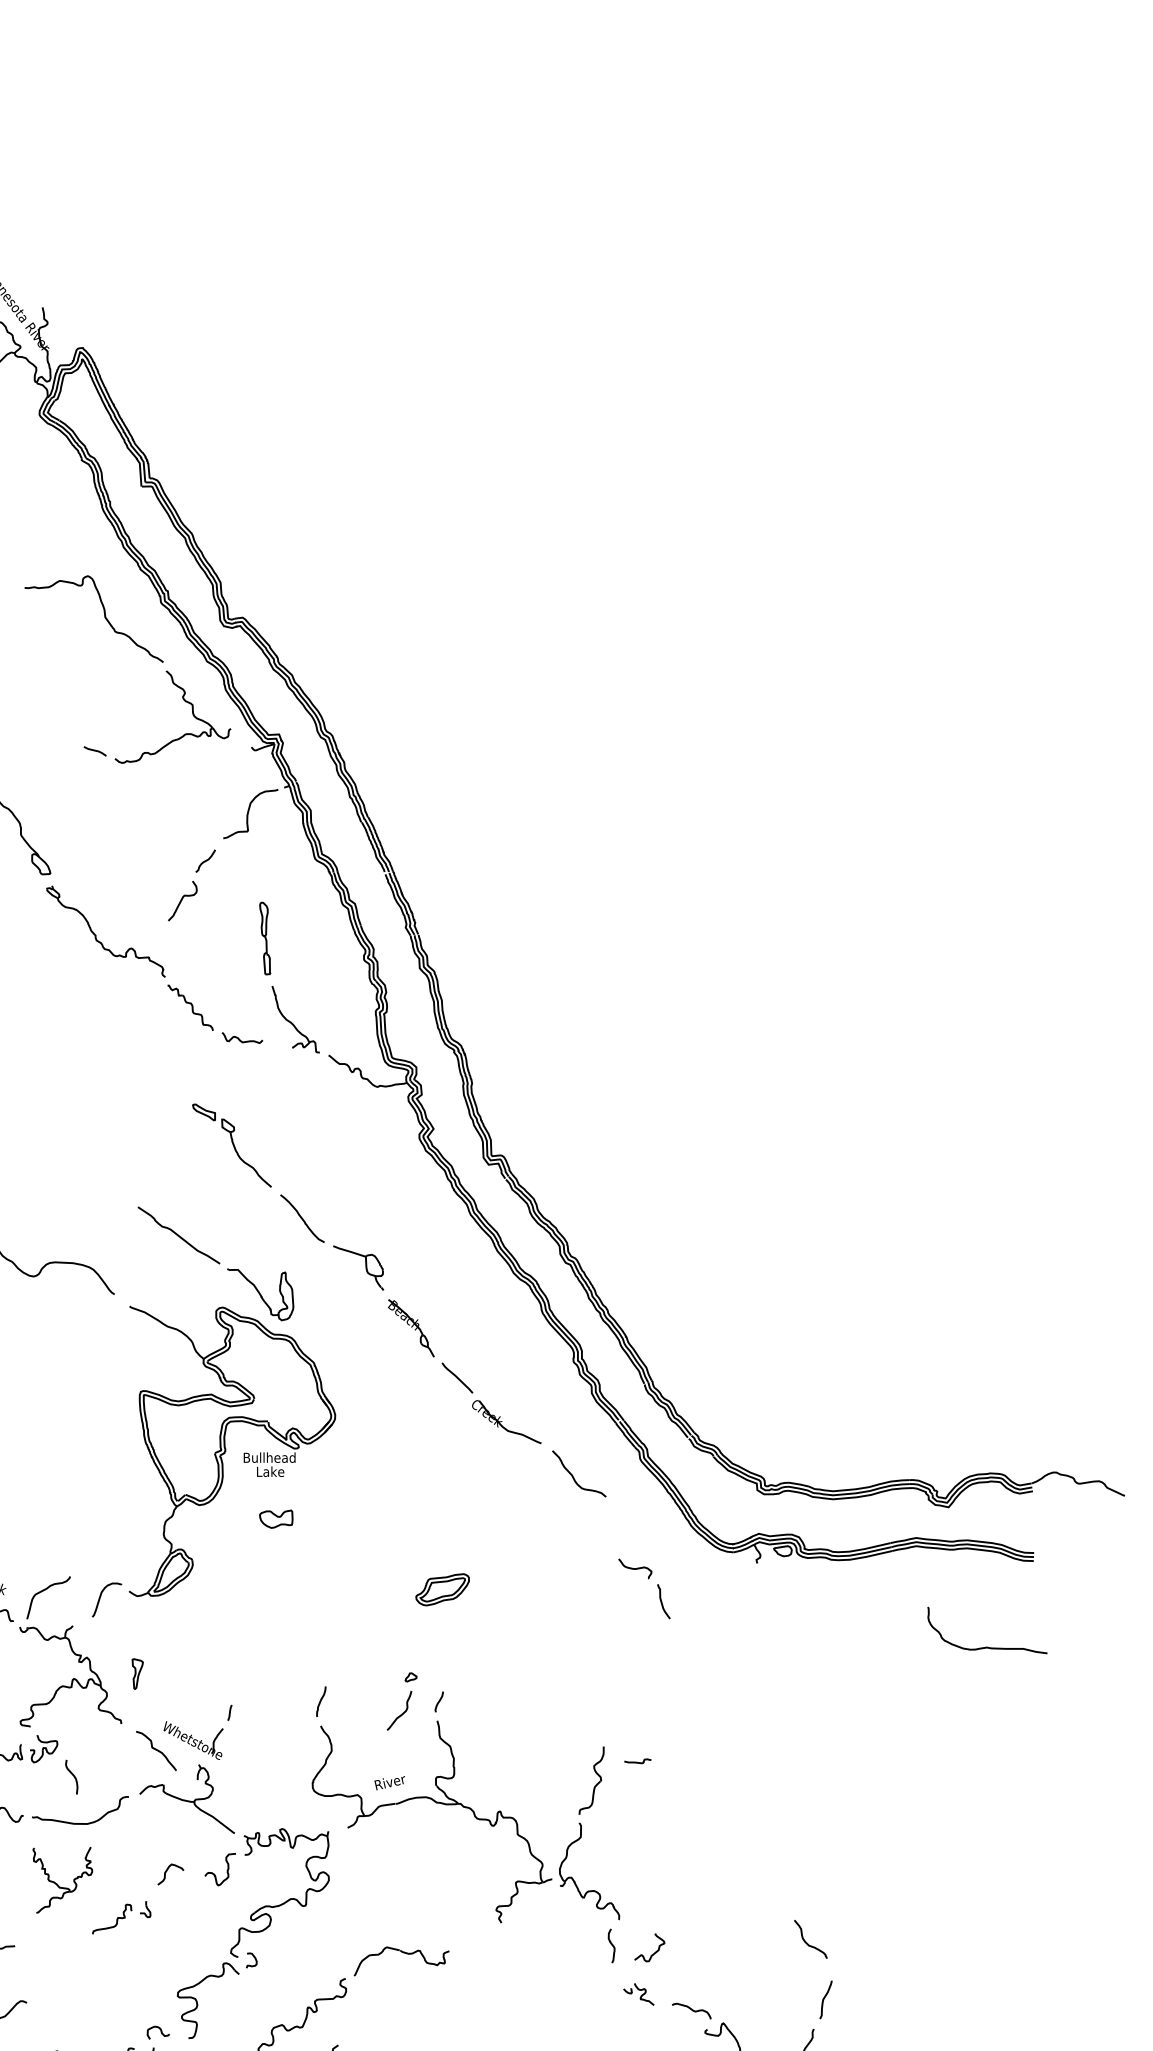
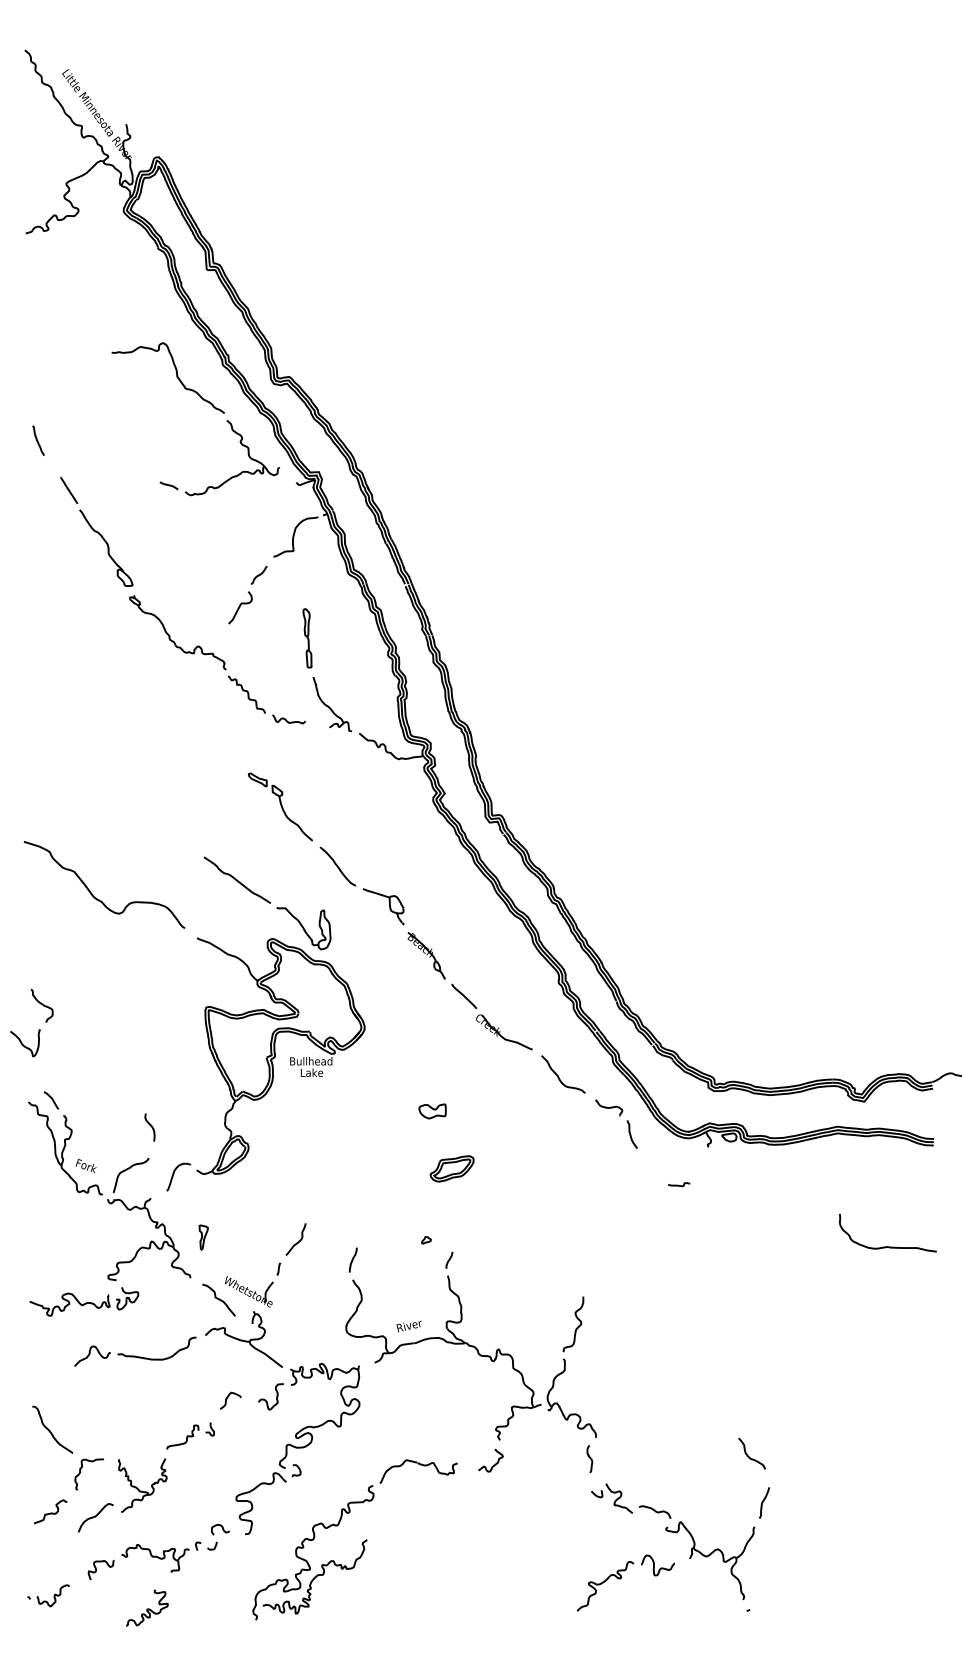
part: (276, 1519) -> (432, 1111), moved
part: (648, 1579) -> (619, 1116), moved
curve: (986, 1646) -> (887, 1246), moved
curve: (401, 1713) -> (297, 1241), moved
curve: (637, 1761) -> (678, 1184), moved
curve: (72, 1775) -> (150, 1126), moved
part: (62, 1880) -> (142, 1485), moved
curve: (651, 1953) -> (492, 1465), moved
part: (638, 1994) -> (611, 1498), size x1.67

